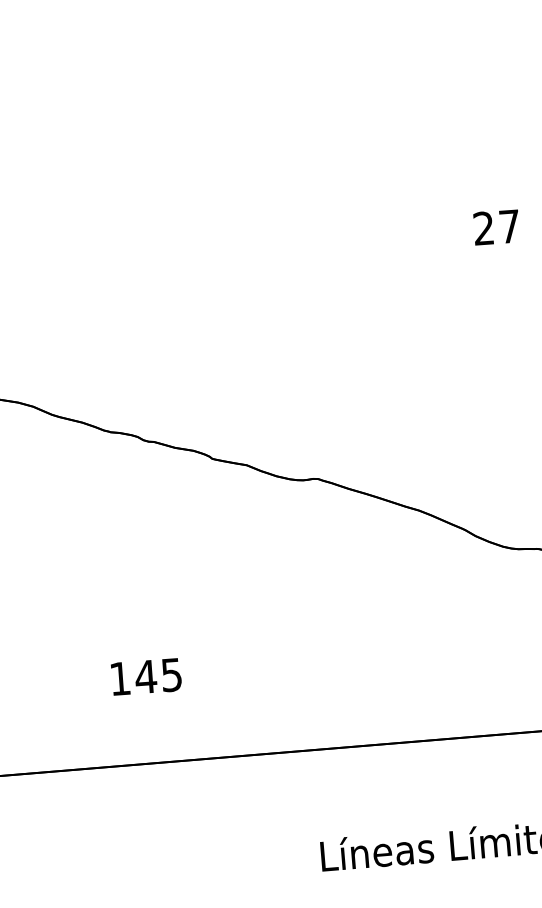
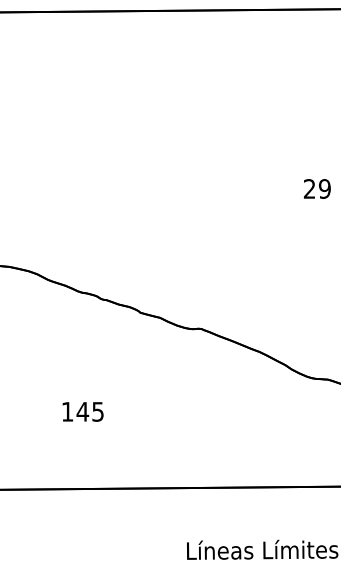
text: (508, 225) -> (324, 188), 27 -> 29
text: (145, 676) -> (82, 411), moved

